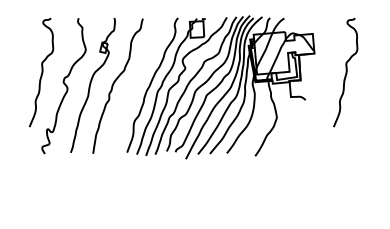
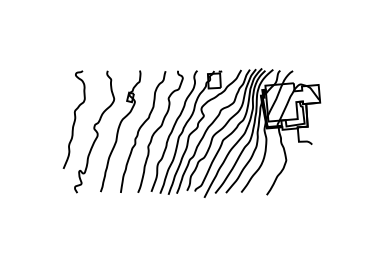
curve: (345, 72) -> (348, 119), removed
curve: (136, 83) -> (159, 129), added

